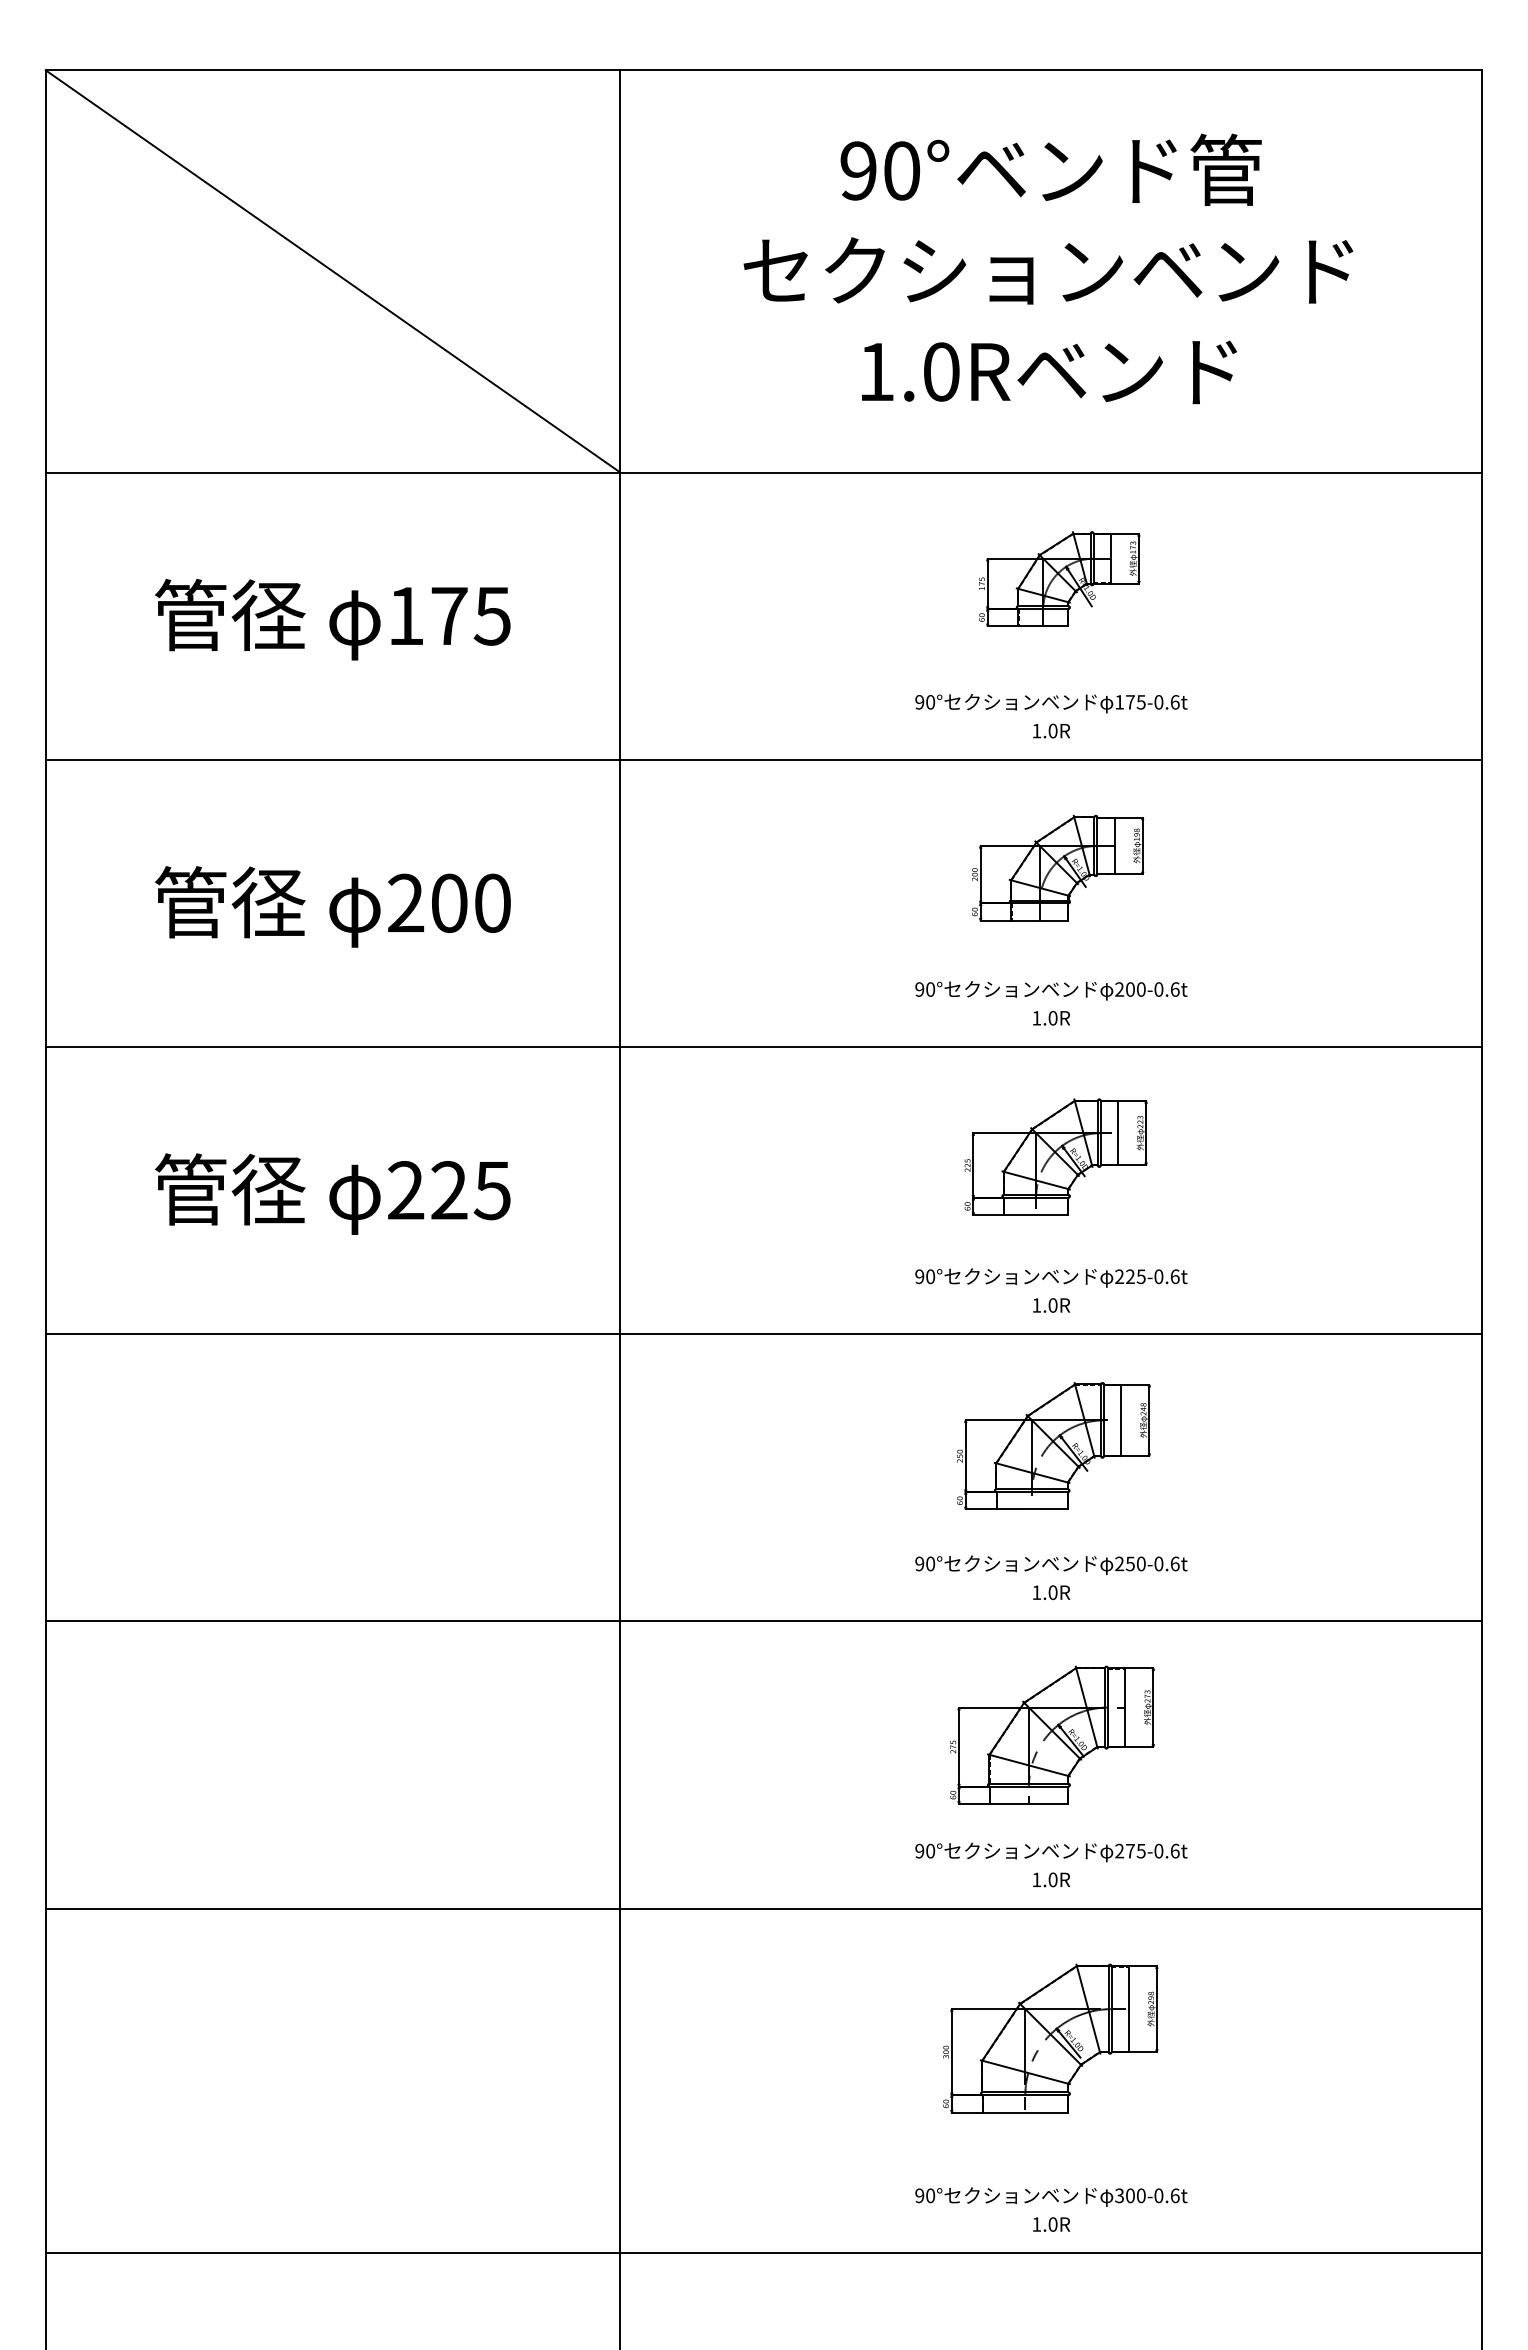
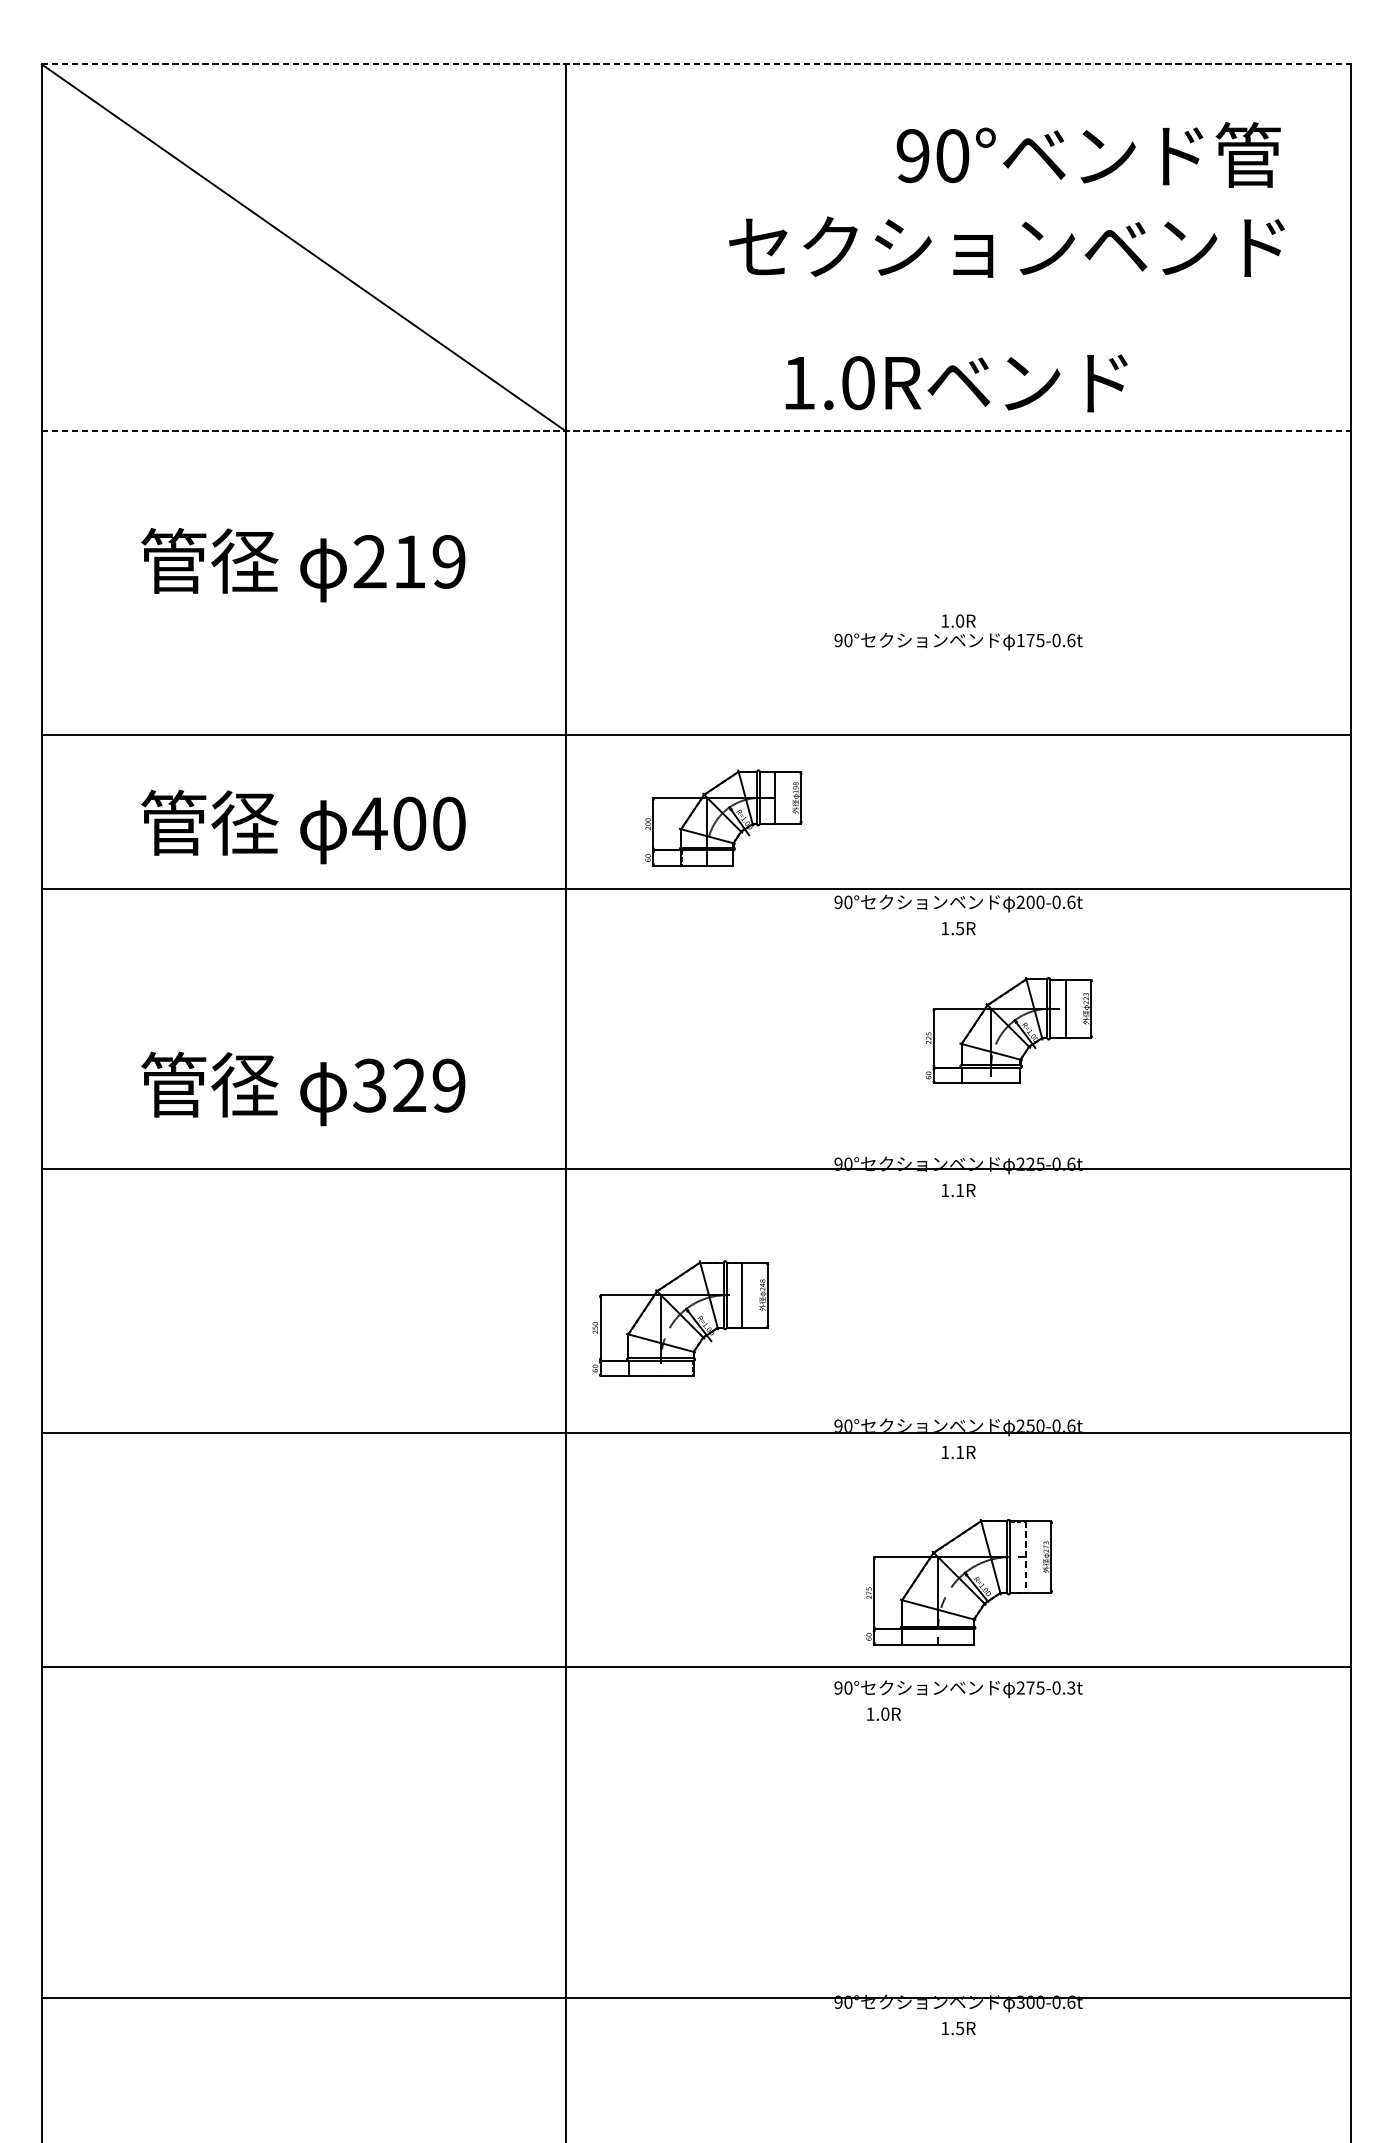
line: (764, 70) -> (696, 64), solid -> dashed
text: (1050, 169) -> (1088, 154), moved
text: (1048, 270) -> (1006, 246), moved
text: (1049, 372) -> (956, 383), moved
line: (764, 472) -> (696, 430), solid -> dashed
part: (1059, 578) -> (965, 527), removed
text: (449, 615) -> (409, 561), 175 -> 219
text: (1051, 730) -> (958, 620), moved
line: (763, 759) -> (696, 734), moved
part: (1058, 867) -> (724, 817), moved
text: (405, 902) -> (369, 823), 200 -> 400
text: (1052, 1017) -> (959, 927), 1.0R -> 1.5R
line: (763, 1047) -> (696, 889), moved
part: (1055, 1156) -> (1008, 1030), moved
text: (448, 1190) -> (408, 1085), 225 -> 329
text: (1052, 1305) -> (959, 1190), 1.0R -> 1.1R
line: (763, 1334) -> (696, 1169), moved
part: (1053, 1445) -> (680, 1318), moved
text: (1052, 1592) -> (959, 1452), 1.0R -> 1.1R
line: (763, 1621) -> (696, 1433), moved
line: (1125, 1708) -> (1026, 1557), solid -> dashed
text: (1174, 1850) -> (1070, 1687), 275-0.6t -> 275-0.3t
text: (1051, 1879) -> (883, 1713), moved
line: (763, 1908) -> (696, 1666), moved
part: (1050, 2038) -> (957, 1858), removed
text: (1052, 2224) -> (959, 2028), 1.0R -> 1.5R
line: (763, 2253) -> (696, 1998), moved

